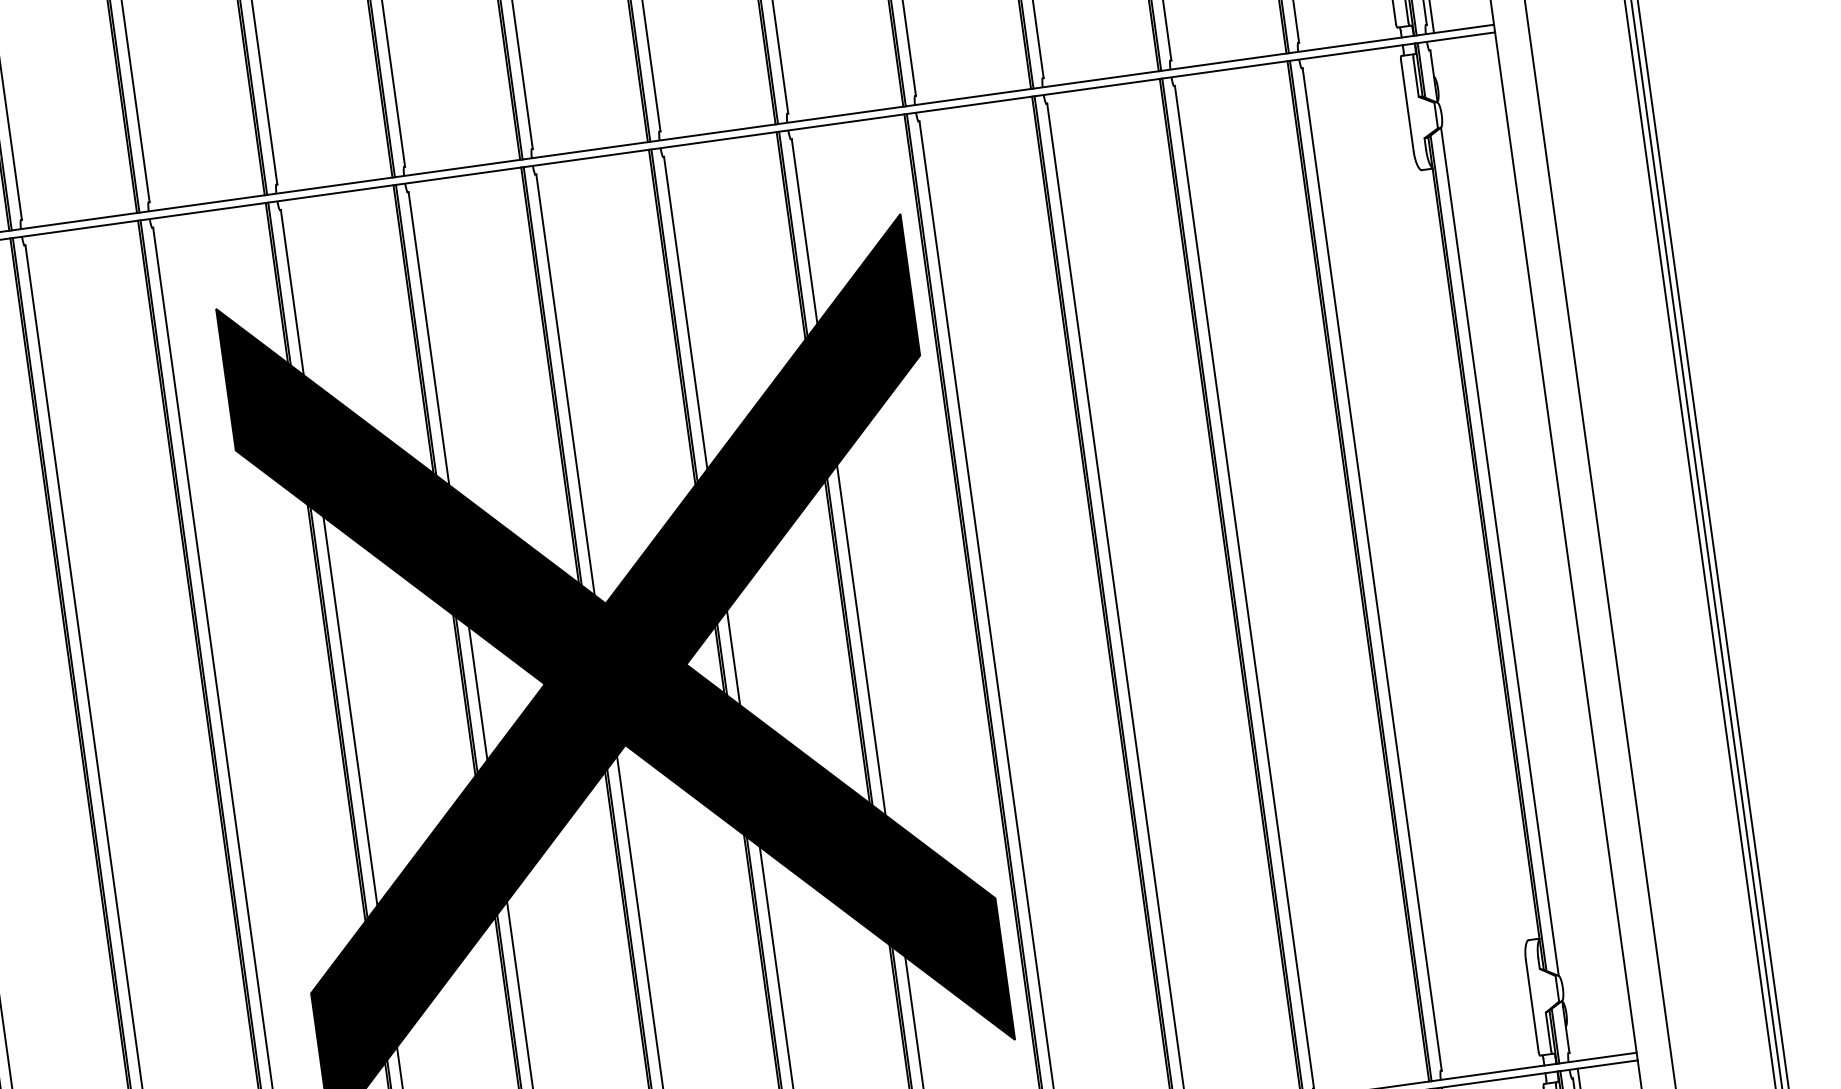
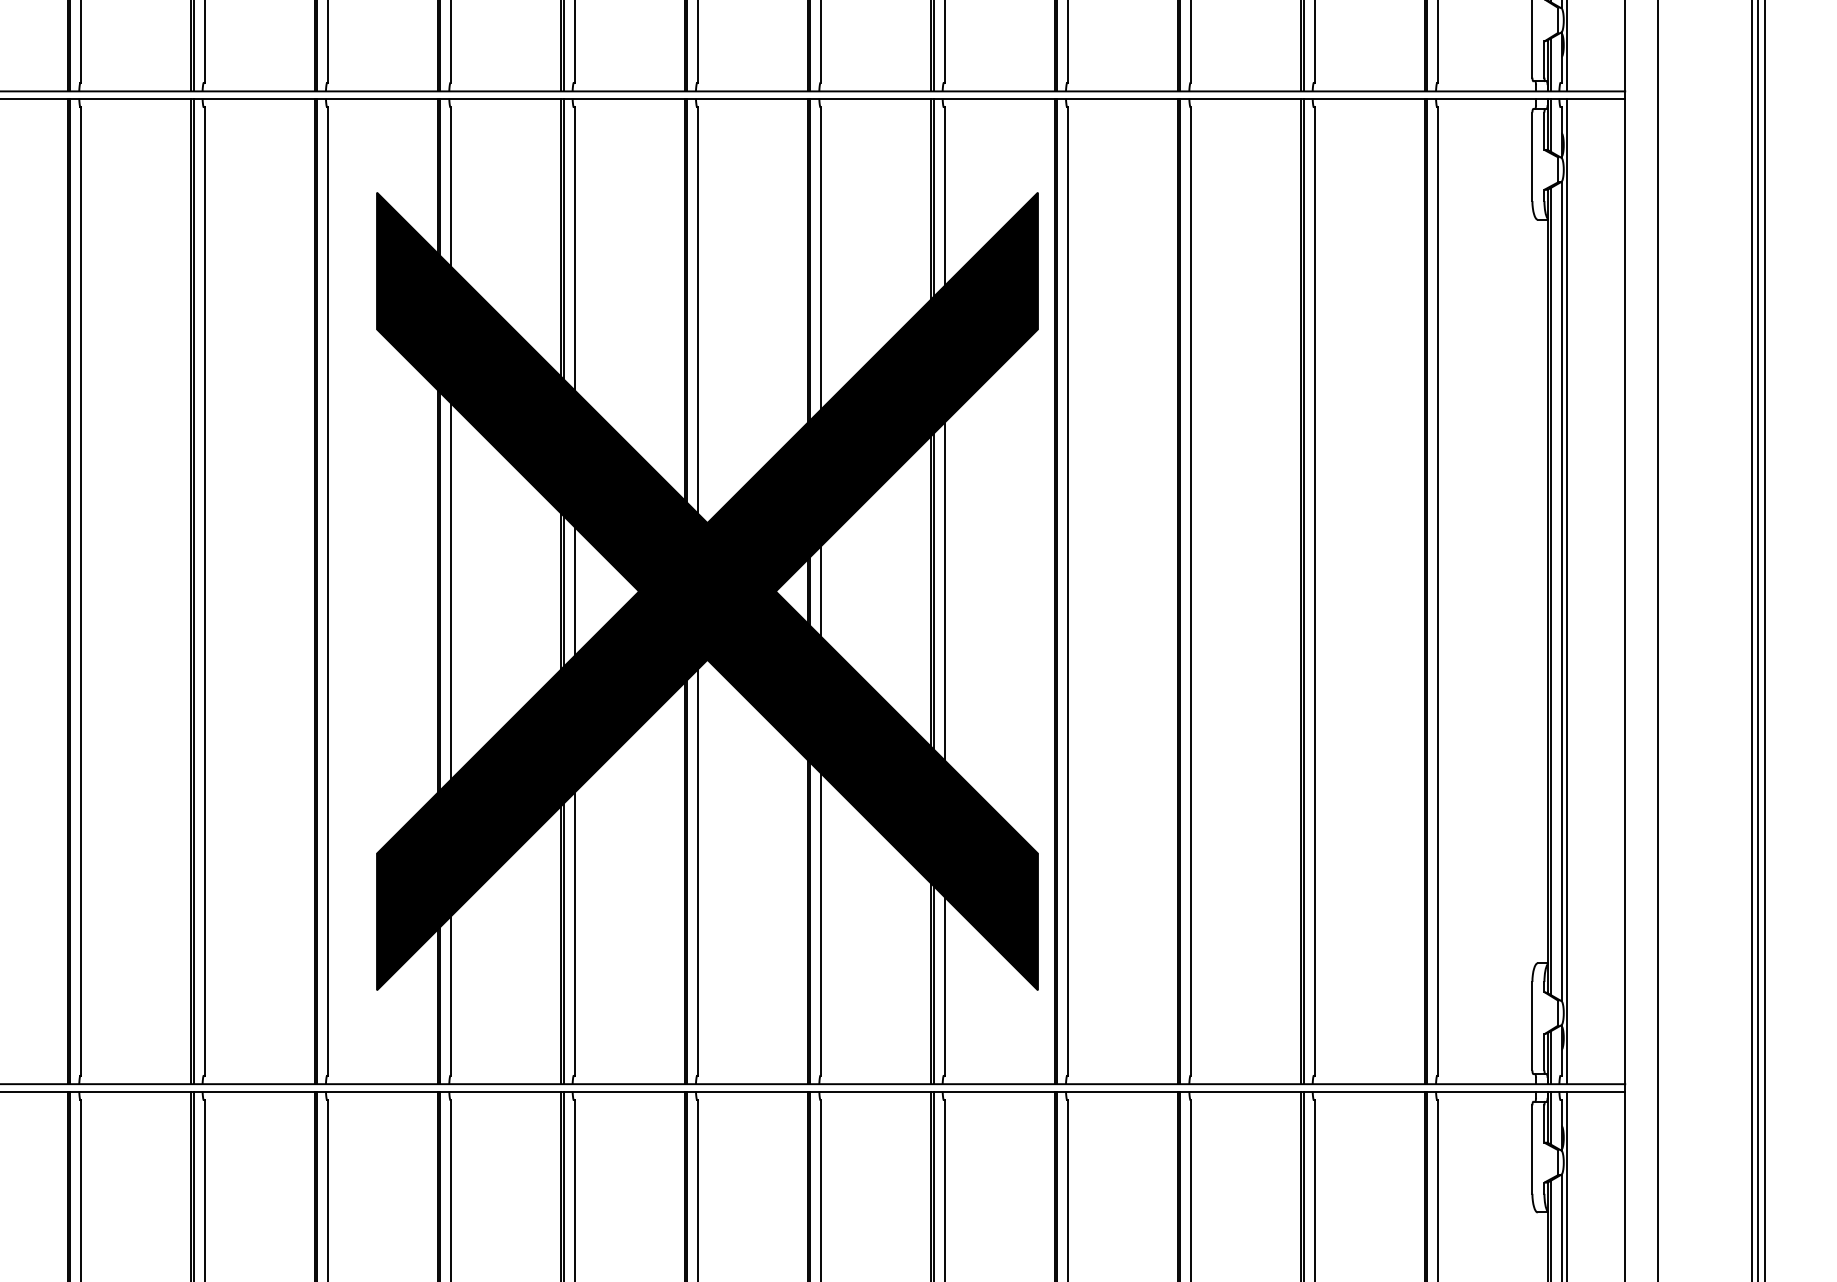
line: (1506, 550) -> (1567, 591), added

